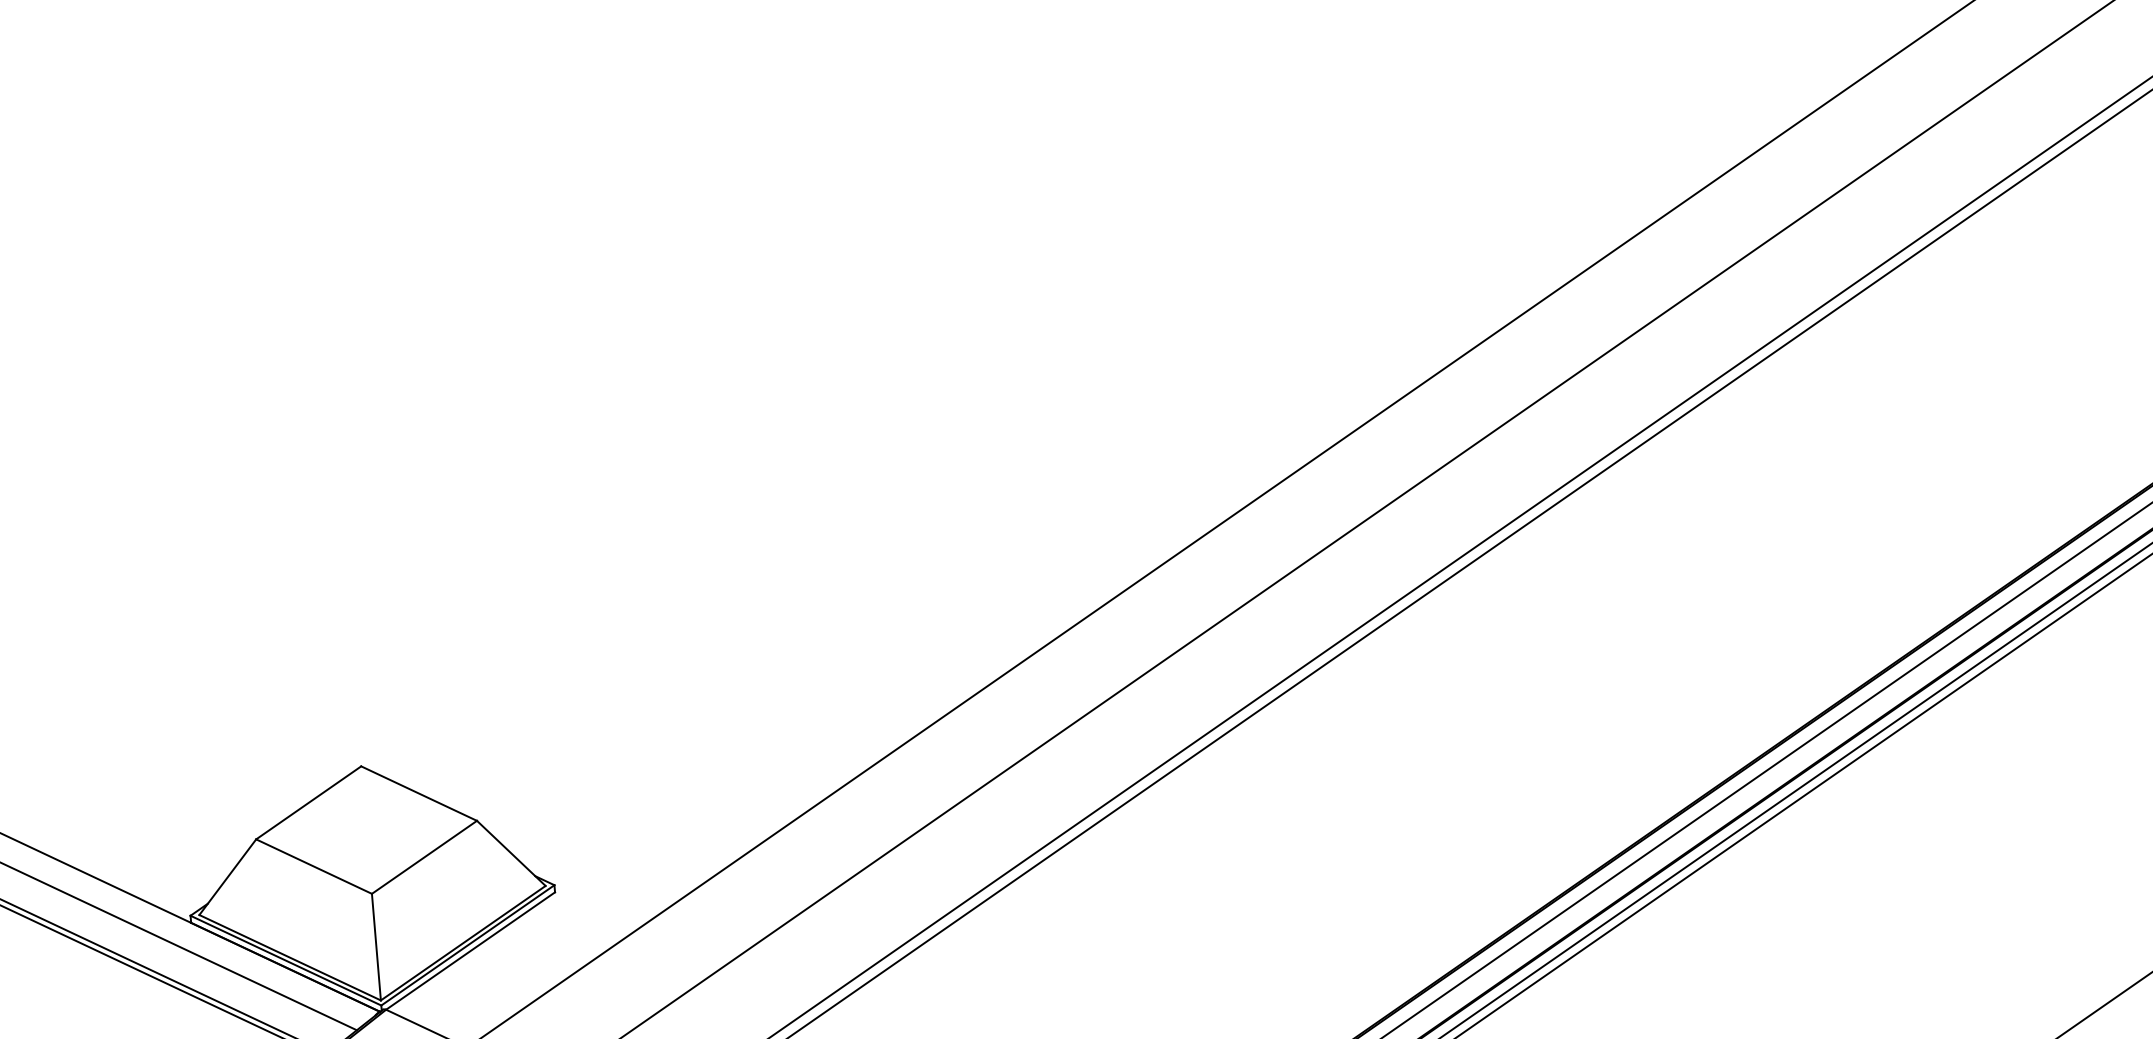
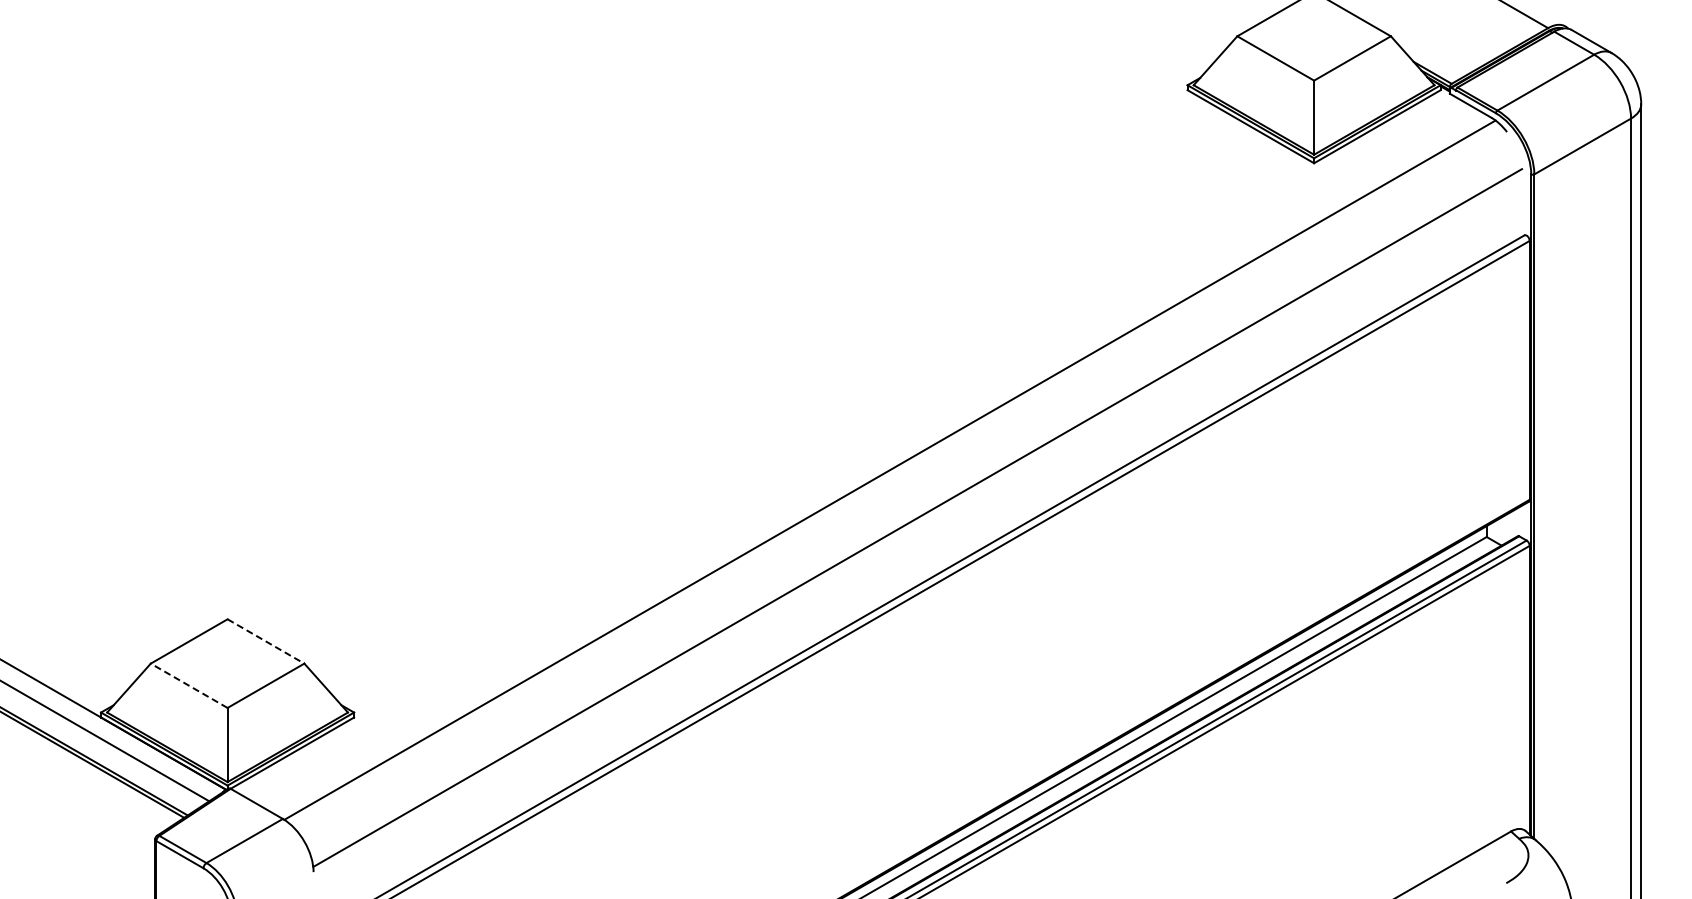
line: (419, 793) -> (266, 641), solid -> dashed
line: (313, 866) -> (188, 685), solid -> dashed

